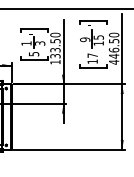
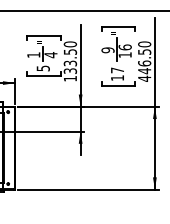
text: (98, 37) -> (124, 47), 15 -> 16
text: (39, 43) -> (50, 55), 3 -> 4

